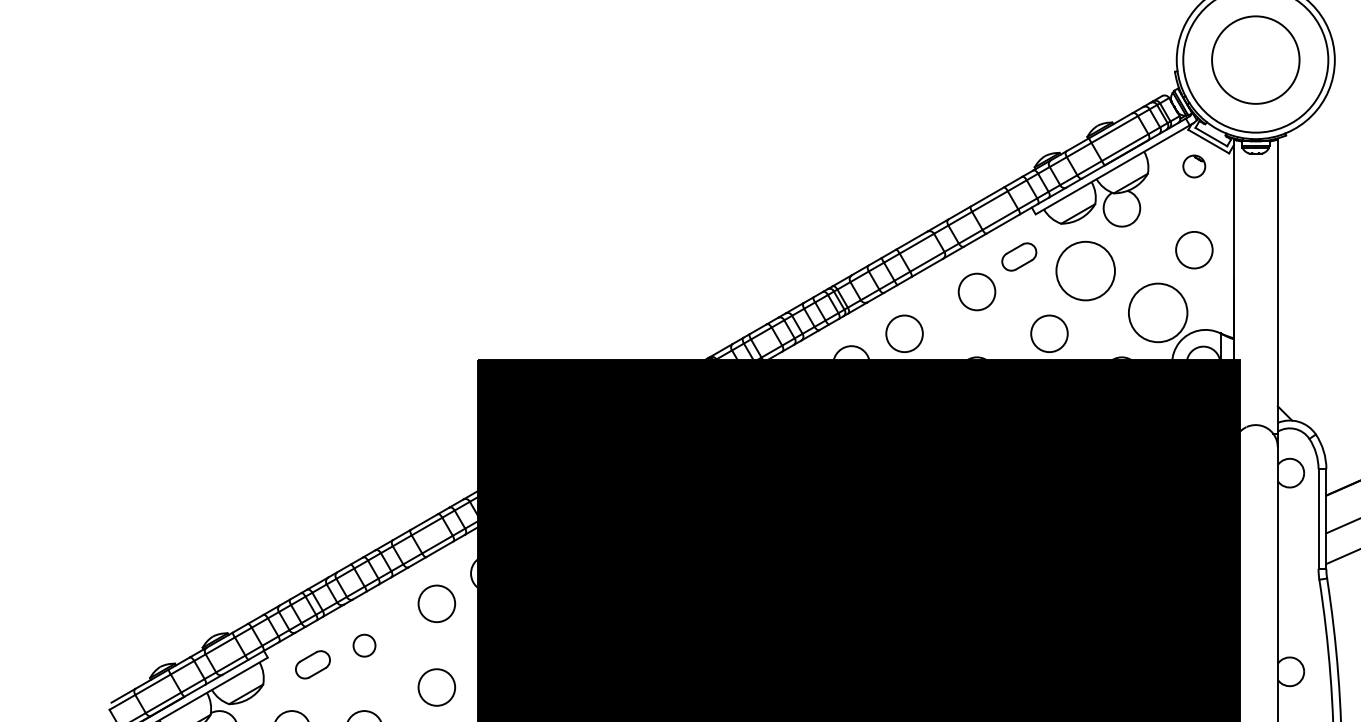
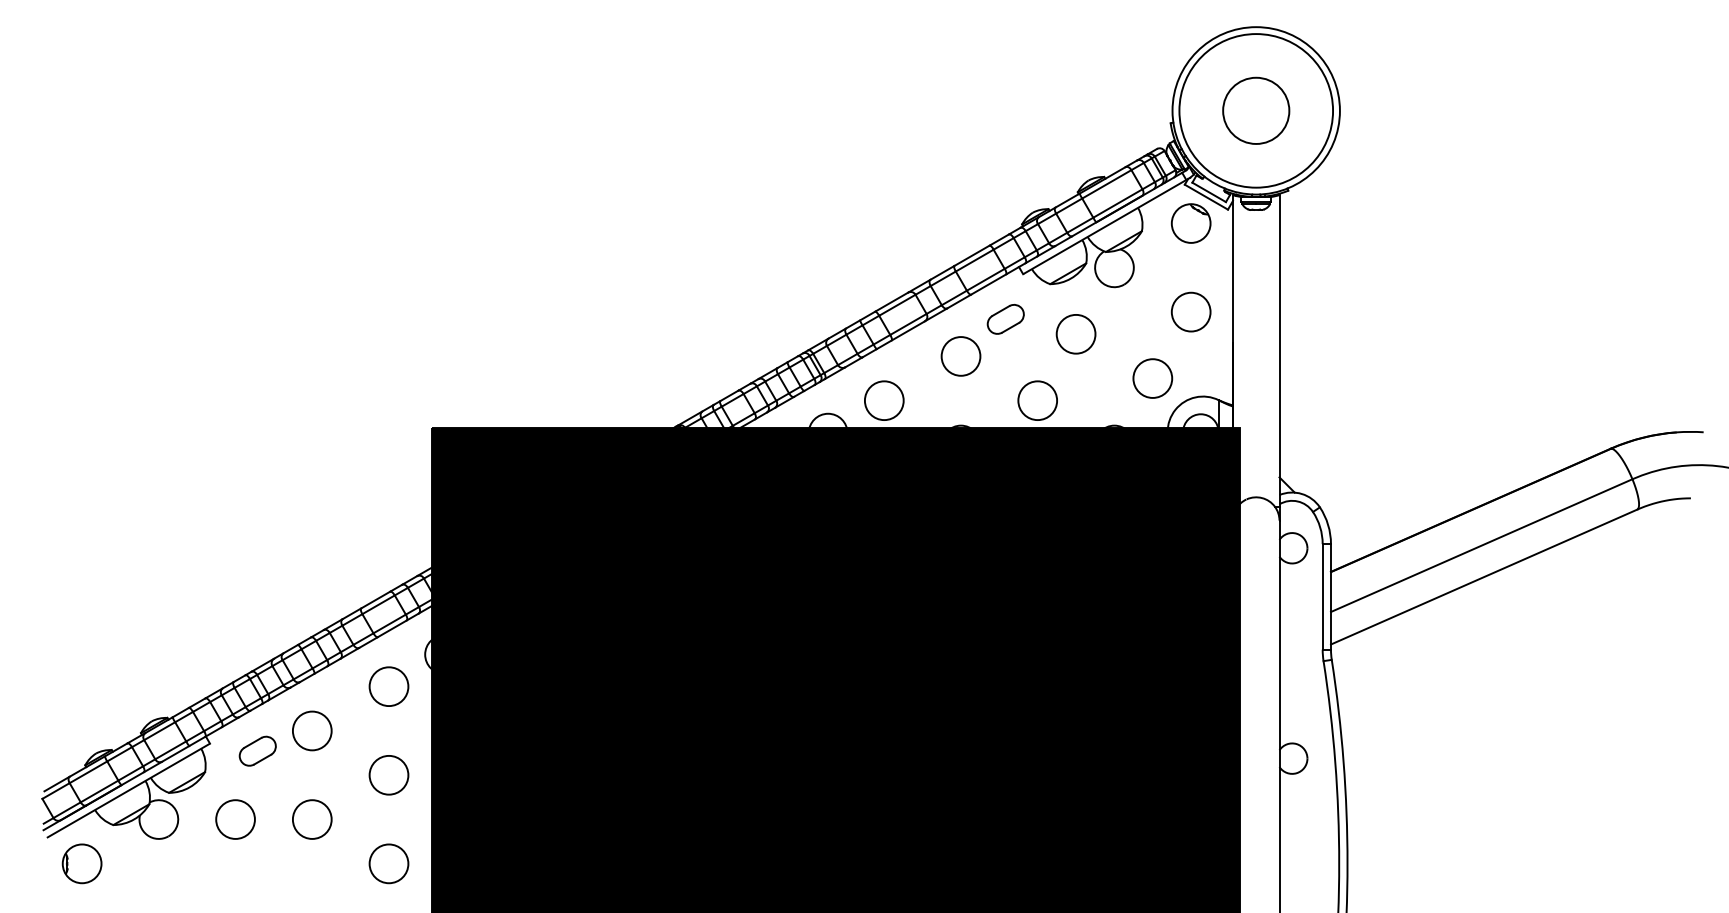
circle: (1256, 59) -> (1256, 110), size x0.71
part: (1193, 166) -> (1190, 223), size x1.67
circle: (1085, 270) -> (1075, 333), size x0.62
circle: (1157, 312) -> (1152, 378), size x0.62
circle: (364, 645) -> (312, 730), size x1.67

